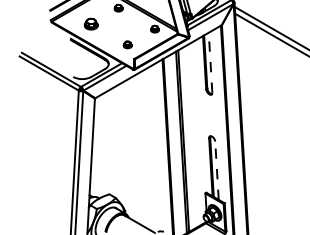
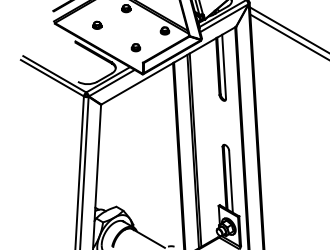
part: (91, 23) -> (97, 24), size x0.62
line: (210, 62) -> (224, 66), dashed -> solid
line: (216, 170) -> (230, 181), dashed -> solid

